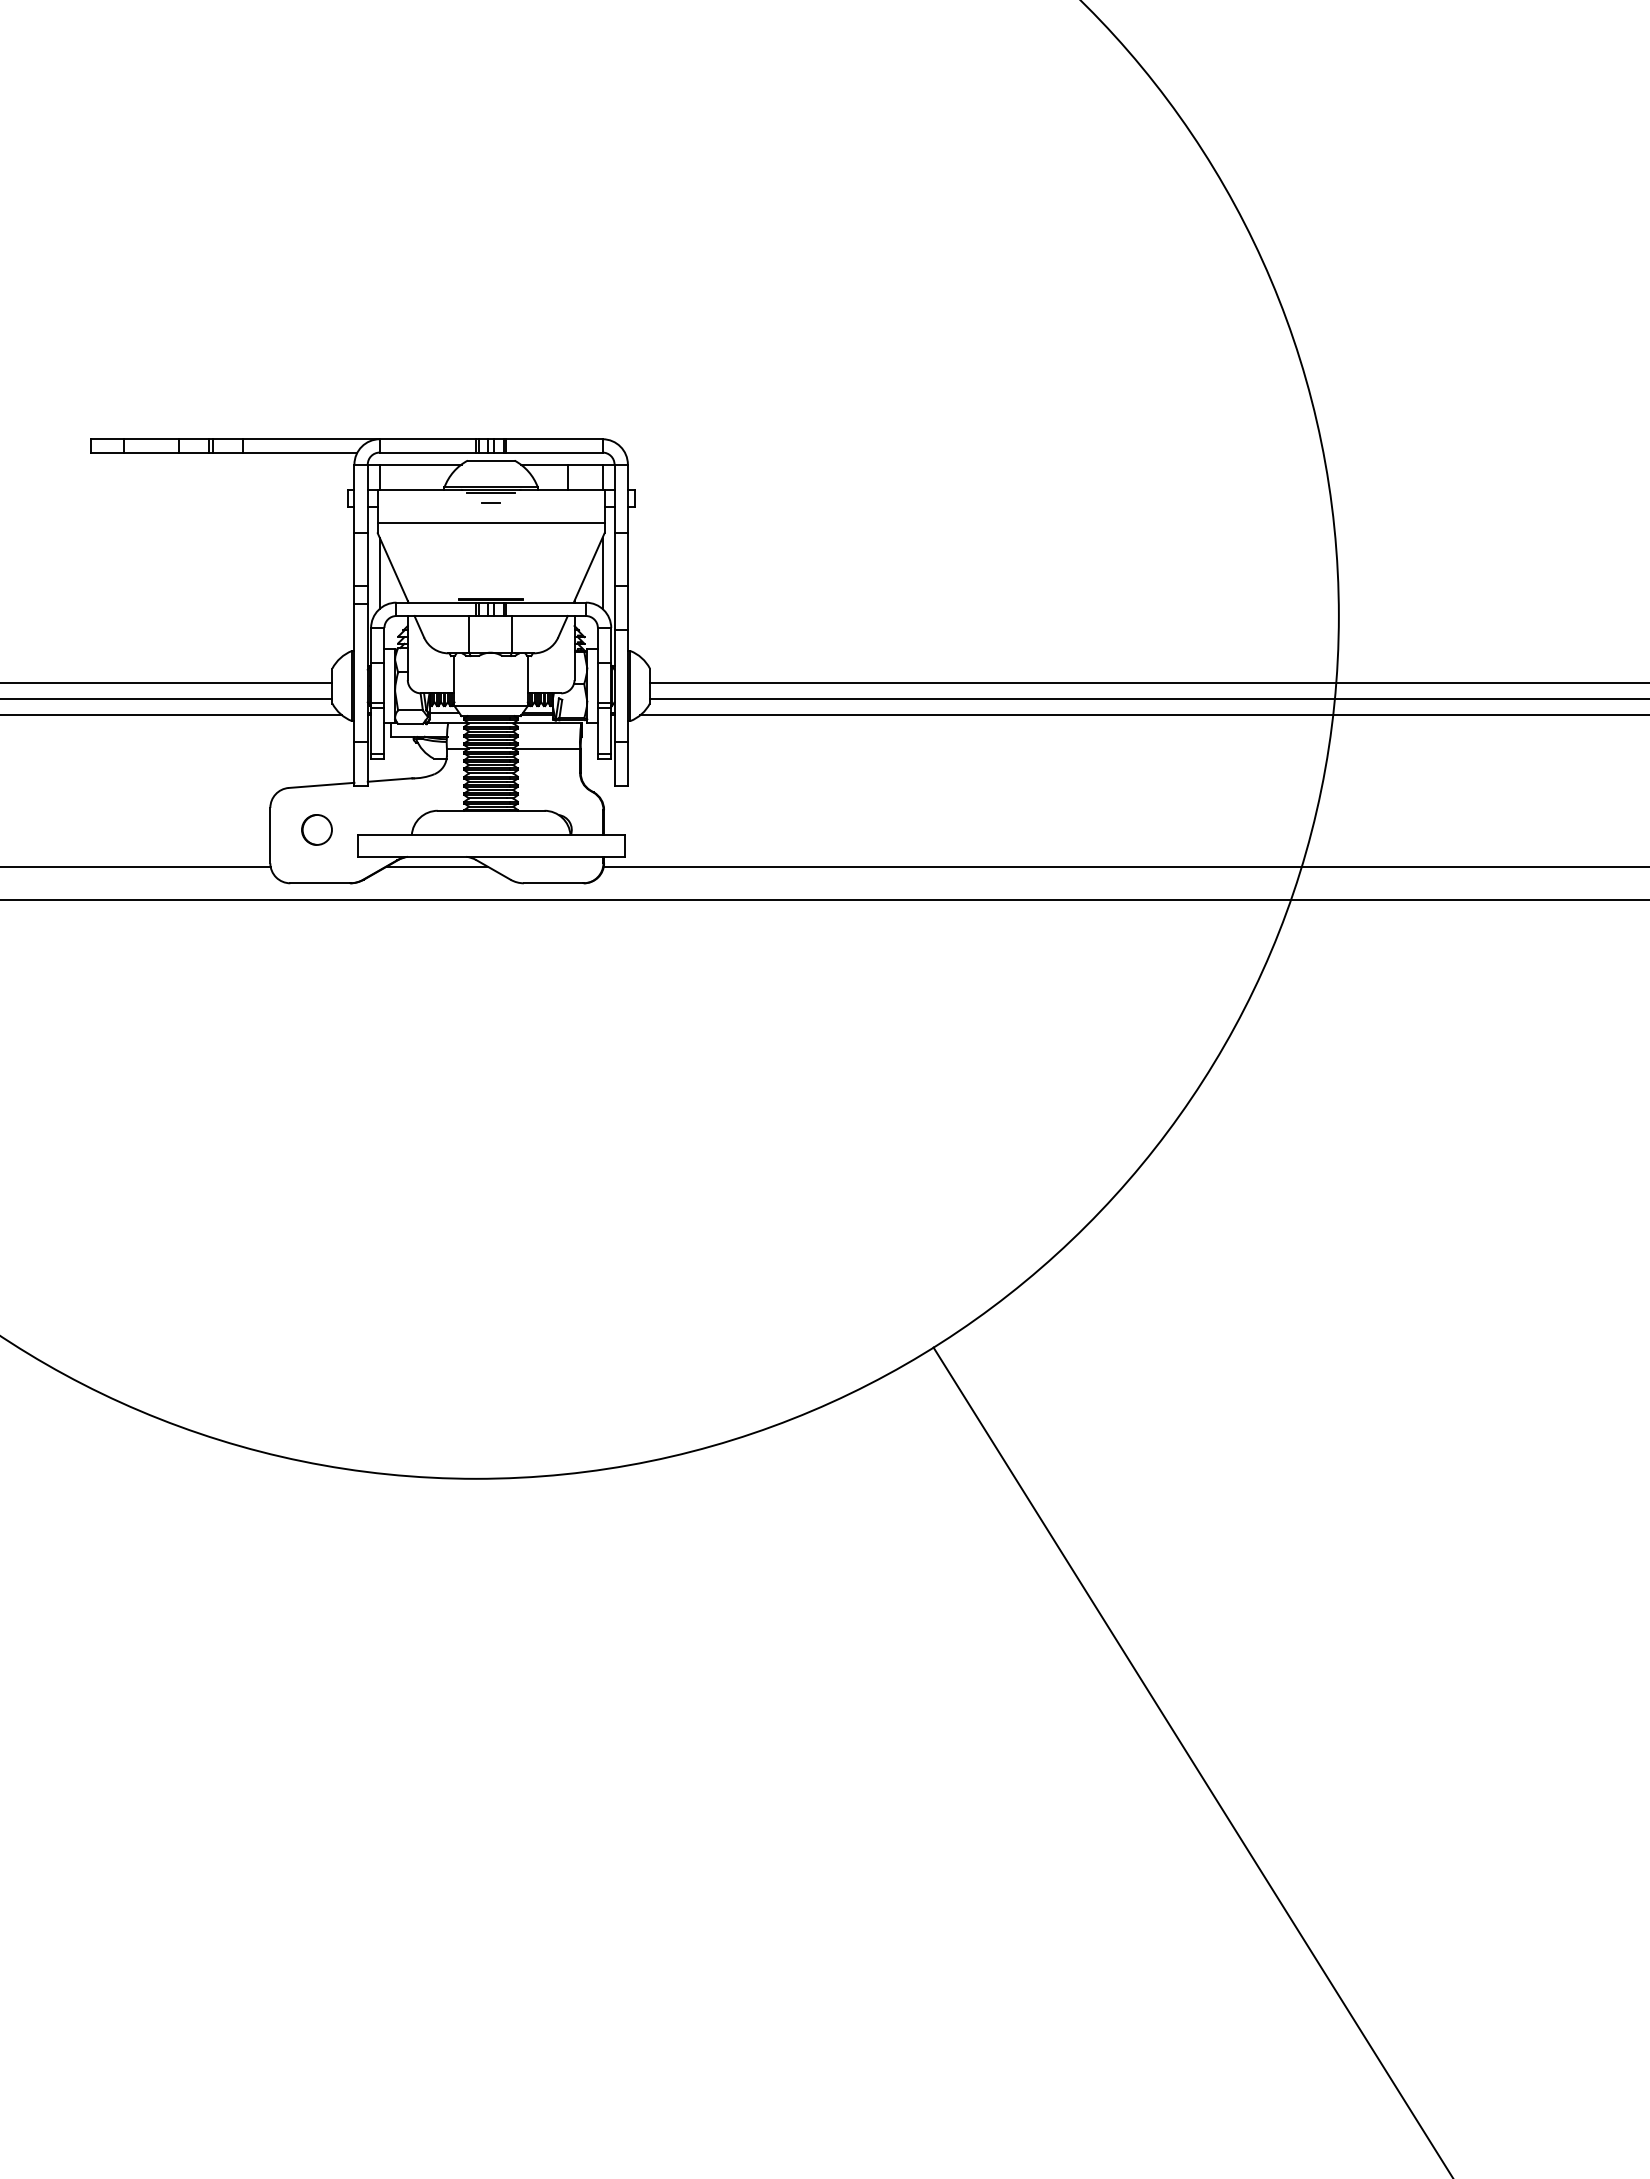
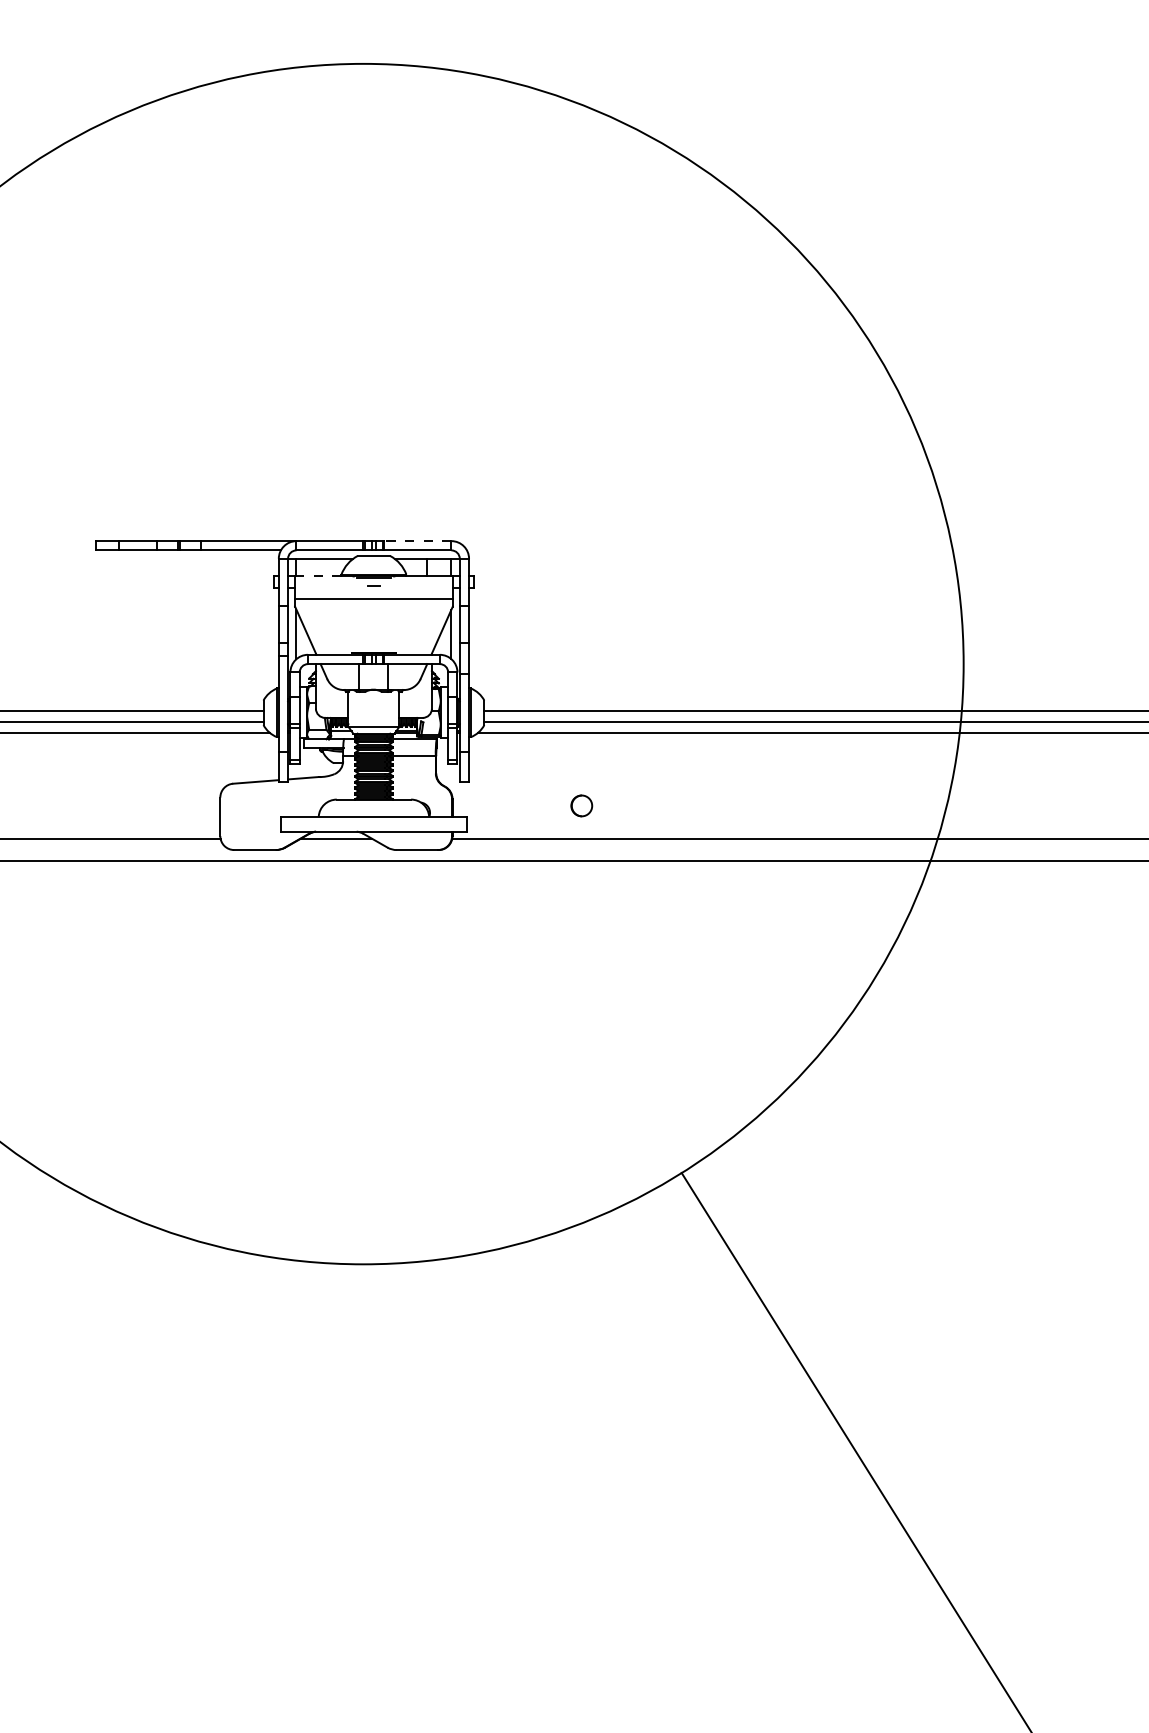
line: (553, 439) -> (417, 541), solid -> dashed
line: (411, 490) -> (318, 576), solid -> dashed
part: (316, 829) -> (581, 805), moved

